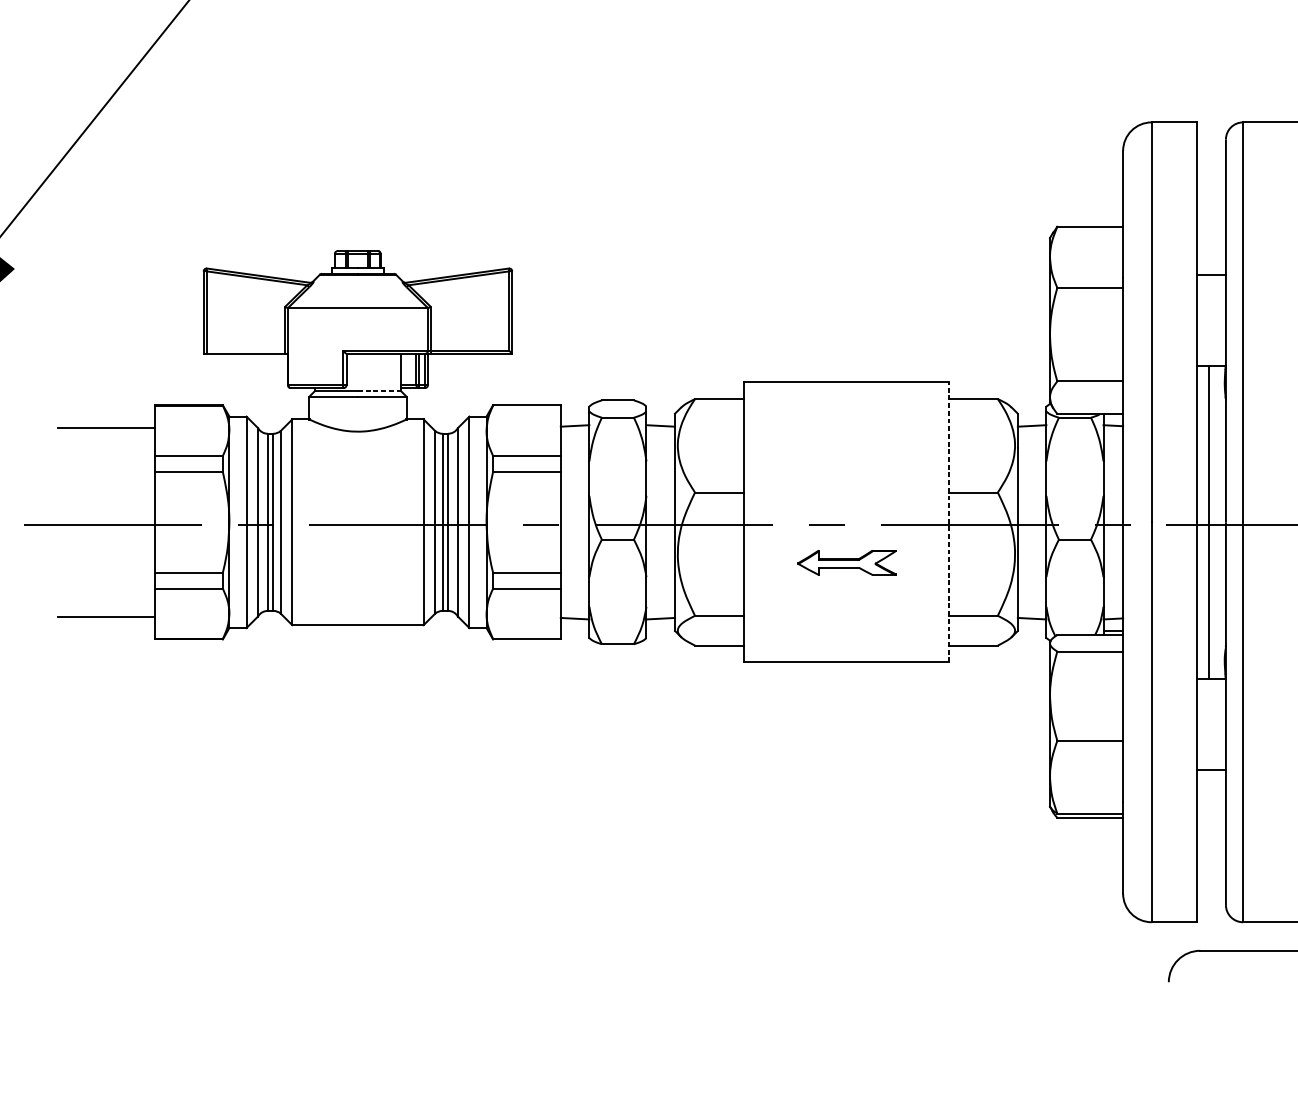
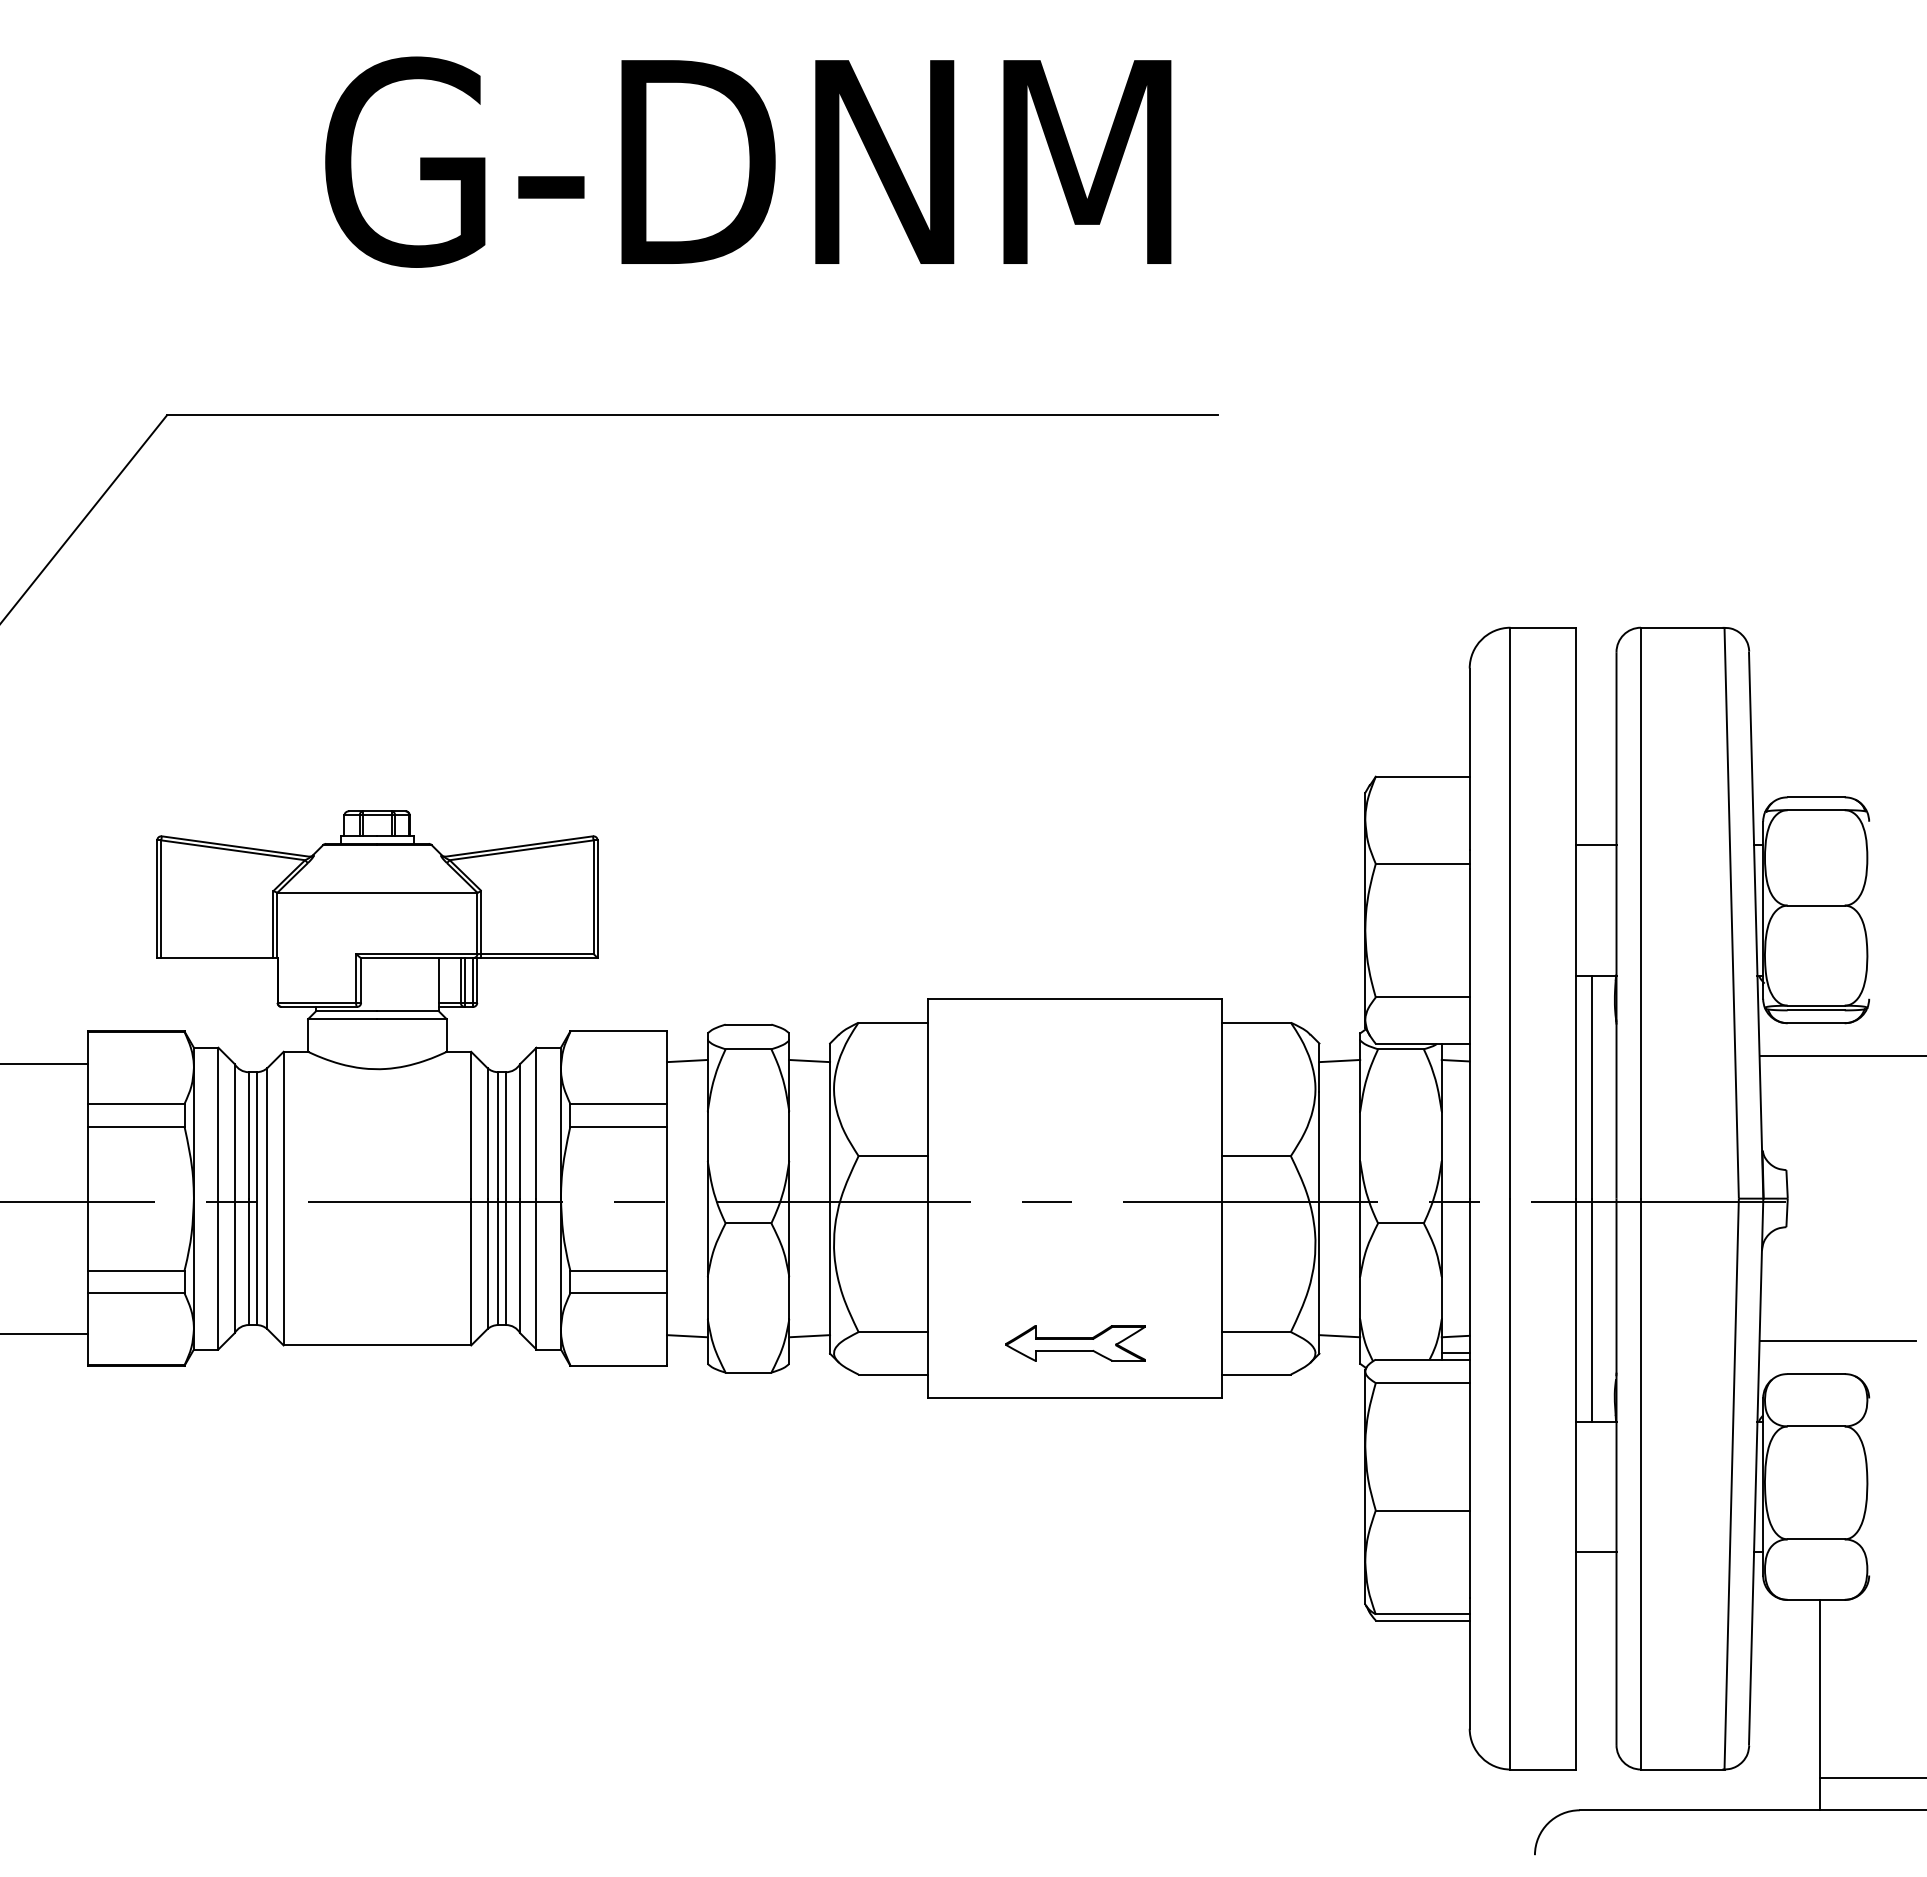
line: (379, 391) -> (408, 1011), dashed -> solid
line: (949, 522) -> (1221, 1198), dashed -> solid
part: (846, 562) -> (1075, 1343), moved

